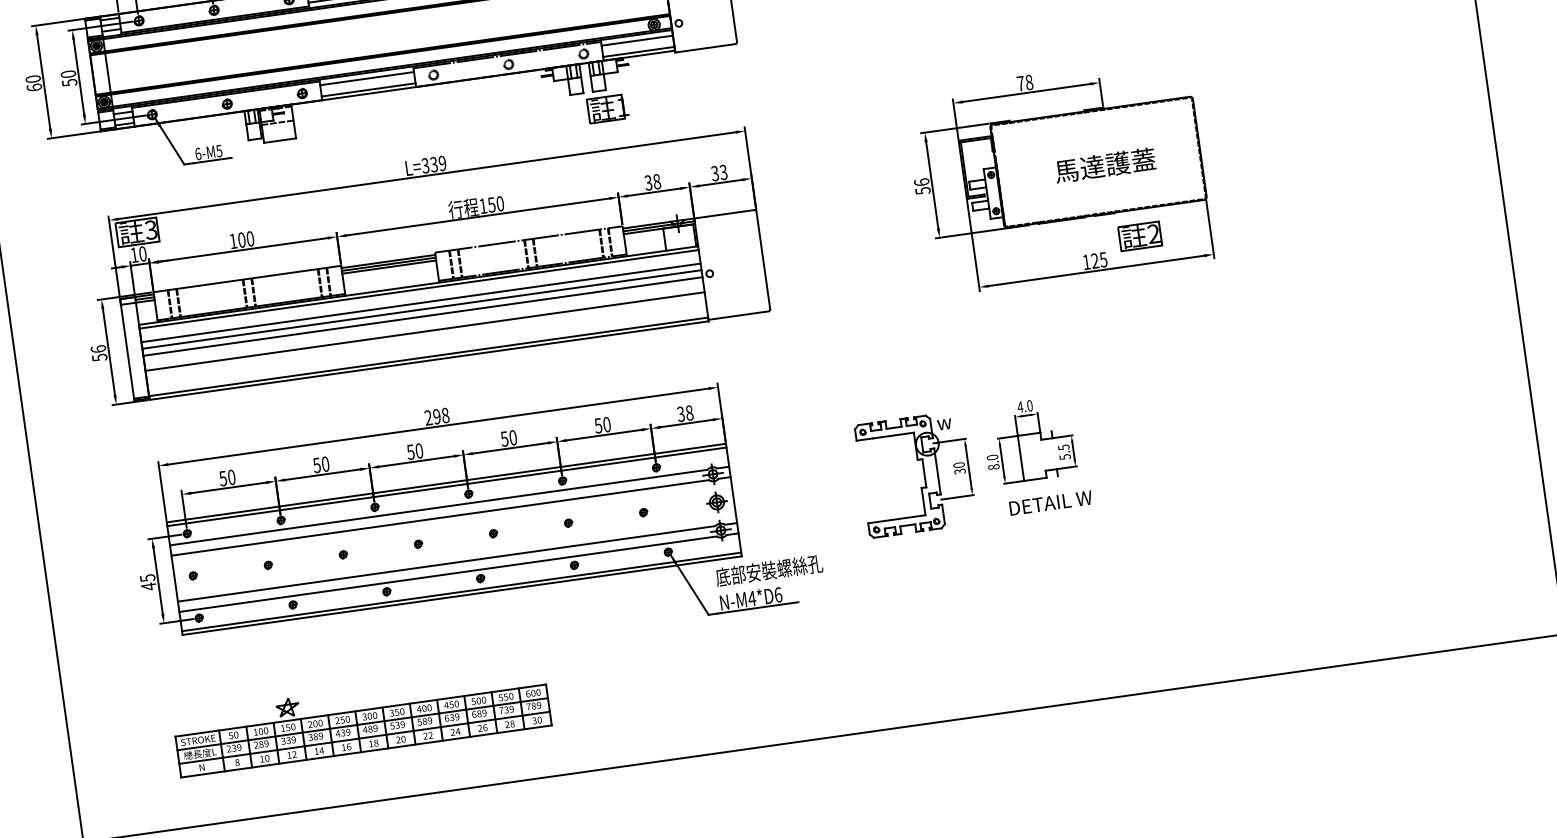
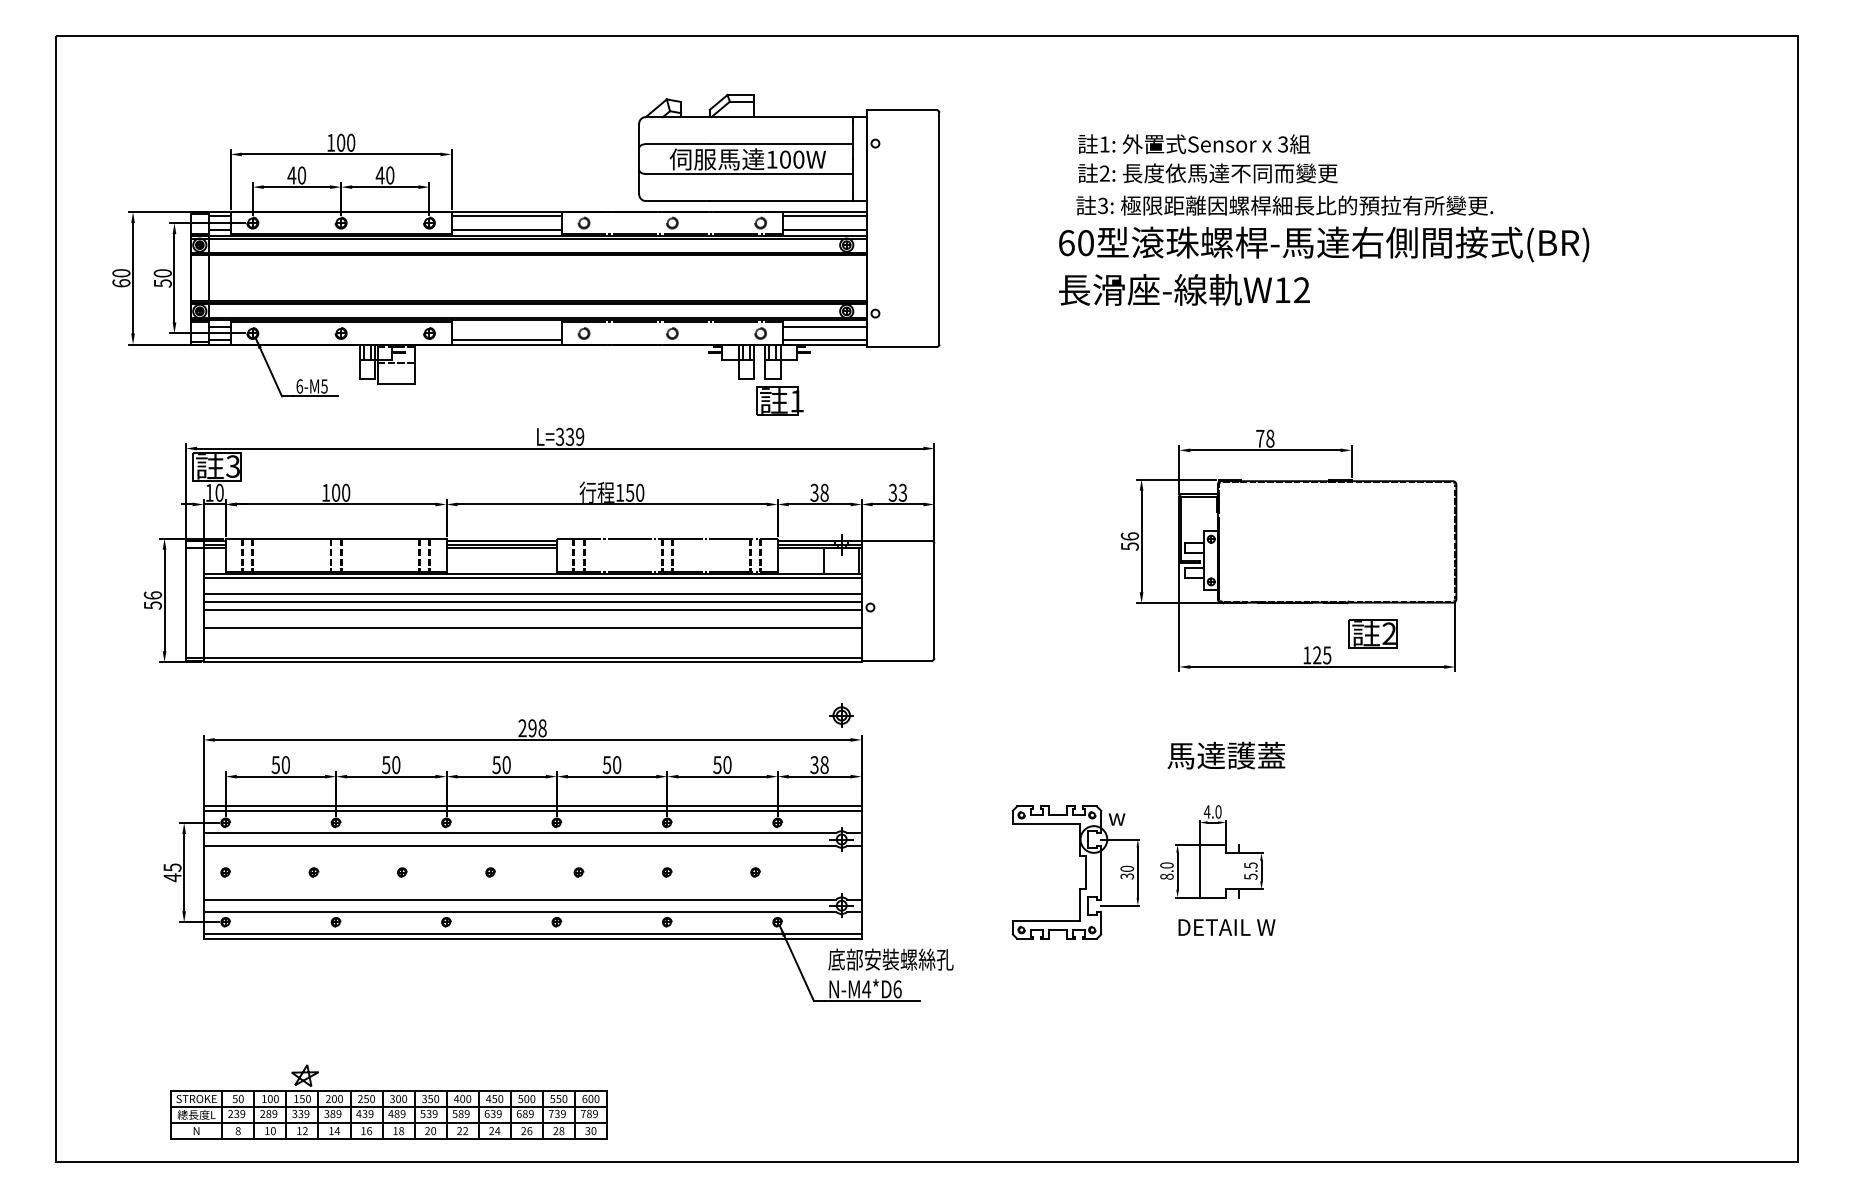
line: (366, 78) -> (506, 326), removed
text: (1105, 165) -> (1226, 755), moved
part: (716, 502) -> (841, 715), moved
part: (361, 719) -> (388, 1101), moved

